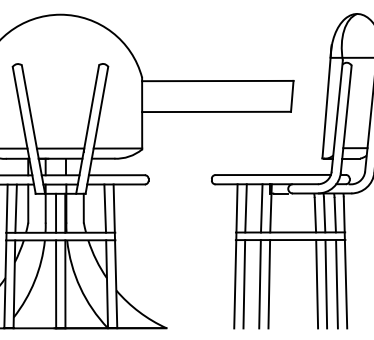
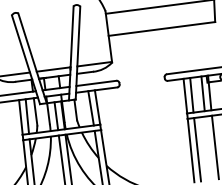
line: (259, 284) -> (208, 148), removed

